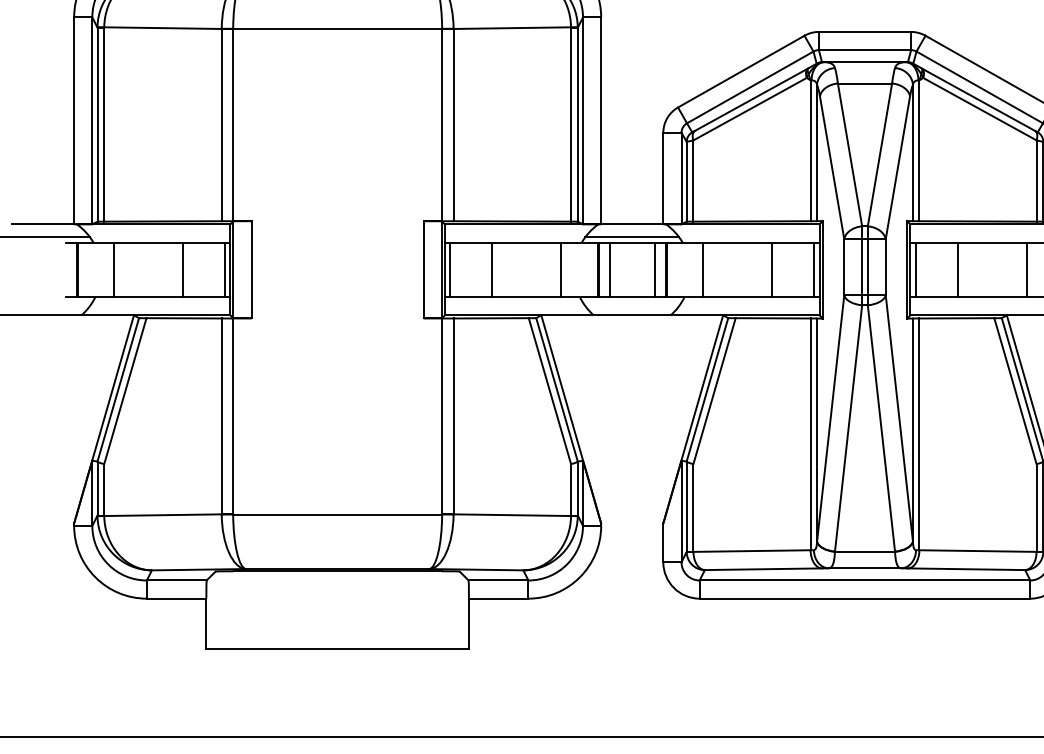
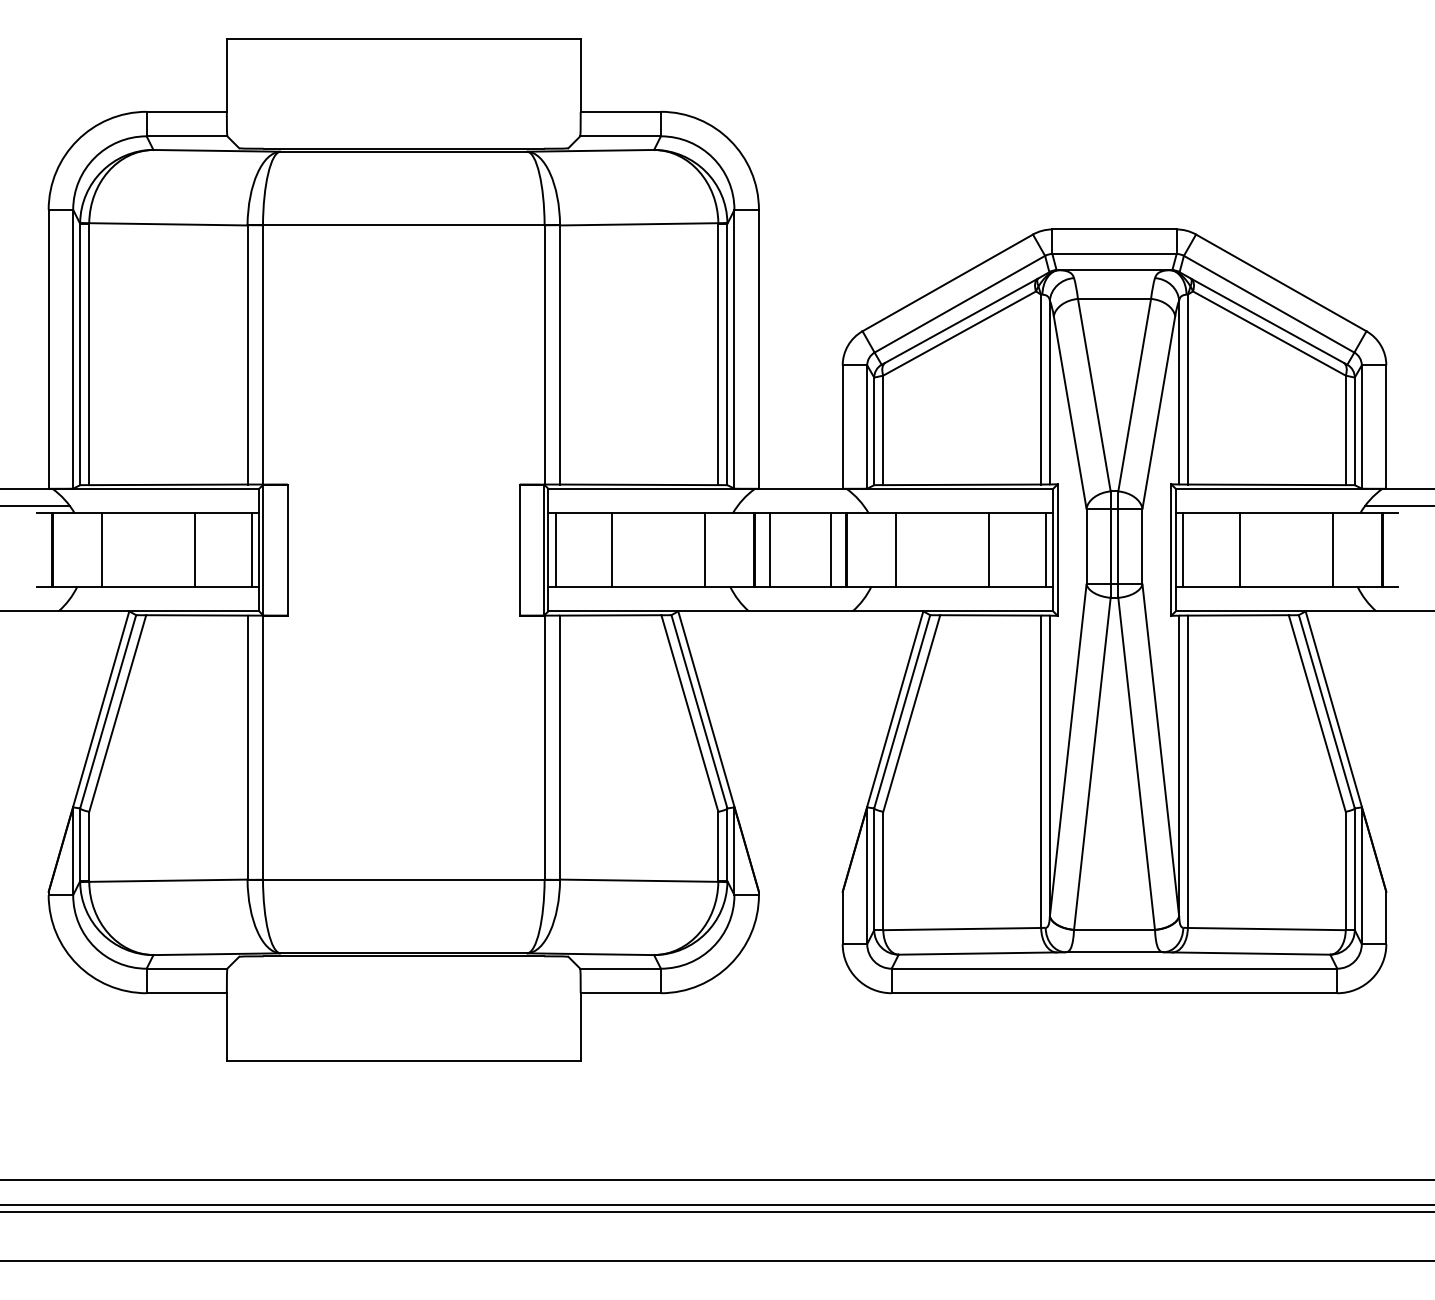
line: (632, 237) -> (800, 506), removed

